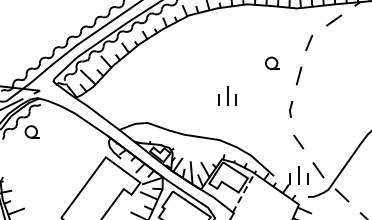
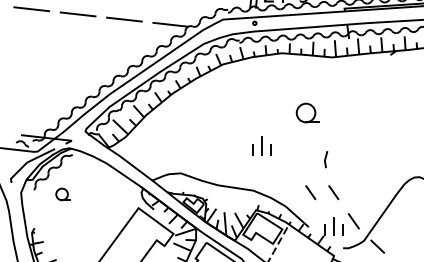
line: (333, 20) -> (369, 69), removed
line: (309, 43) -> (344, 92), removed
part: (271, 62) -> (306, 112), size x1.6
line: (299, 75) -> (334, 125), removed
part: (31, 131) -> (62, 194), moved
line: (275, 141) -> (310, 192), added

